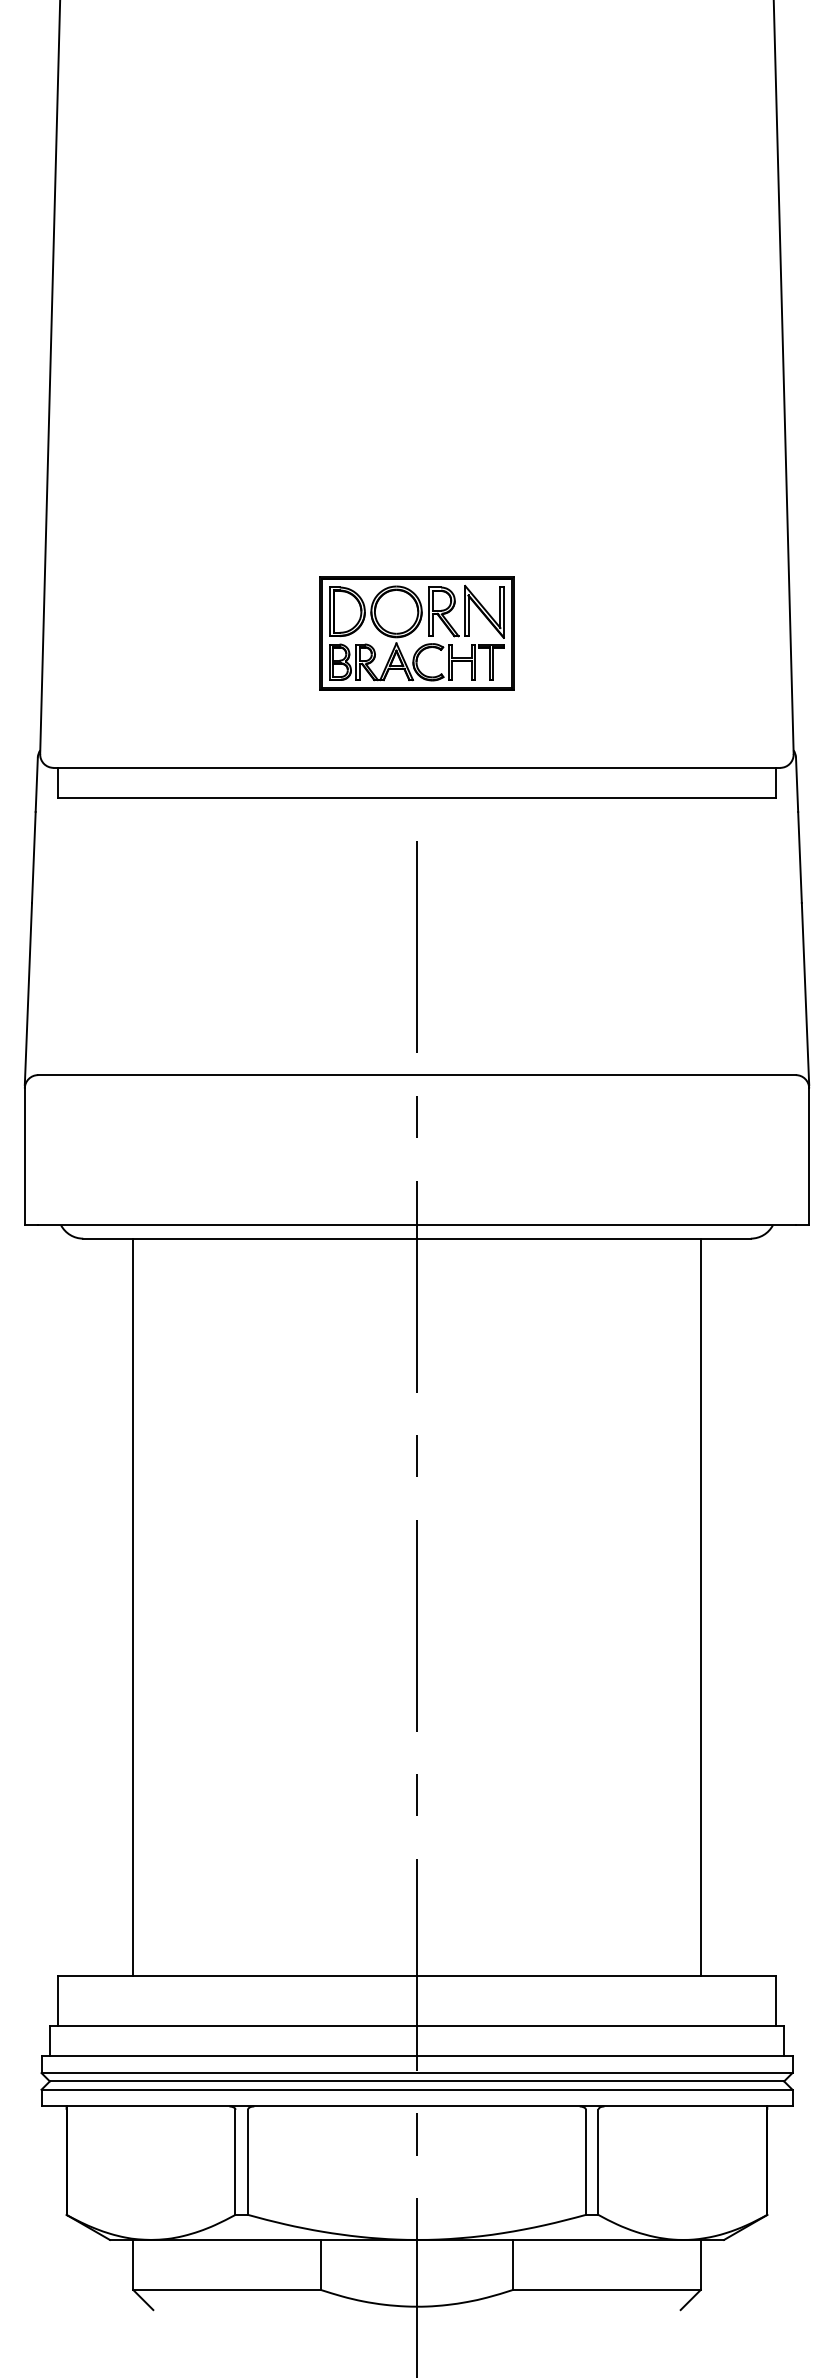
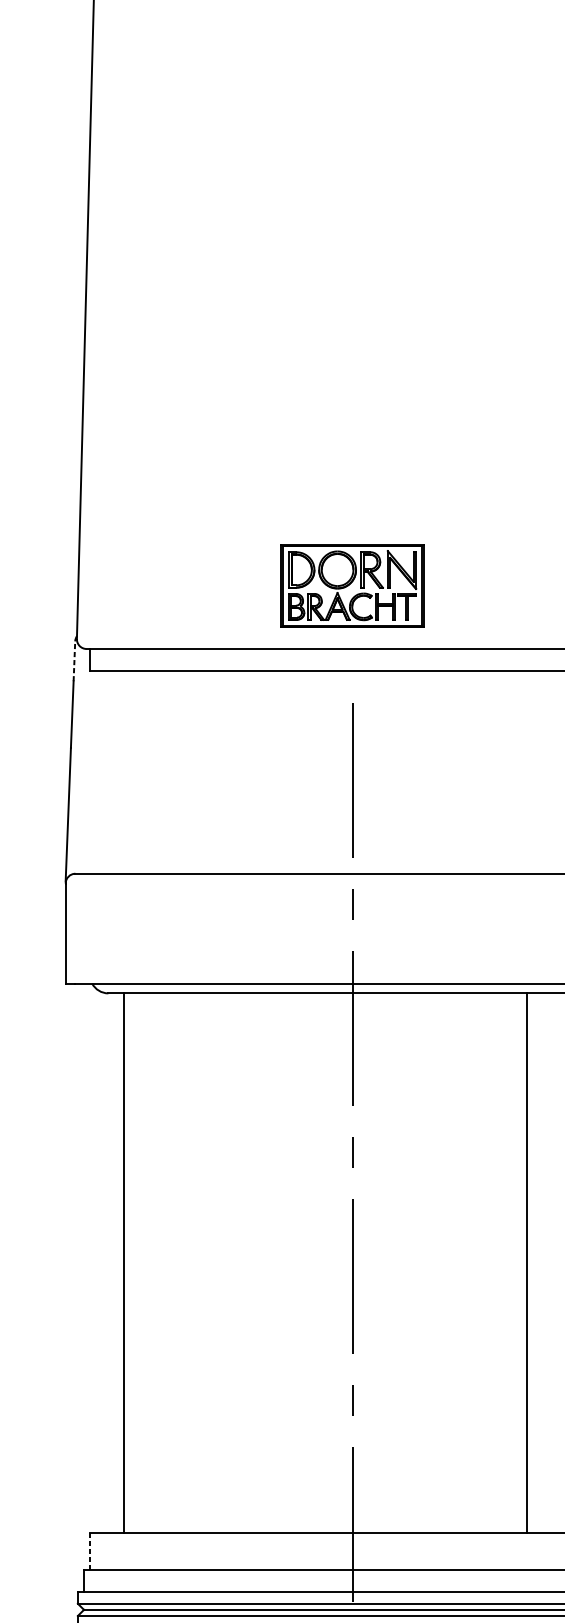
part: (416, 633) -> (352, 585), moved
line: (36, 784) -> (74, 661), solid -> dashed
line: (133, 1607) -> (123, 1263), moved
line: (700, 1607) -> (527, 1263), moved
line: (58, 2001) -> (90, 1551), solid -> dashed

